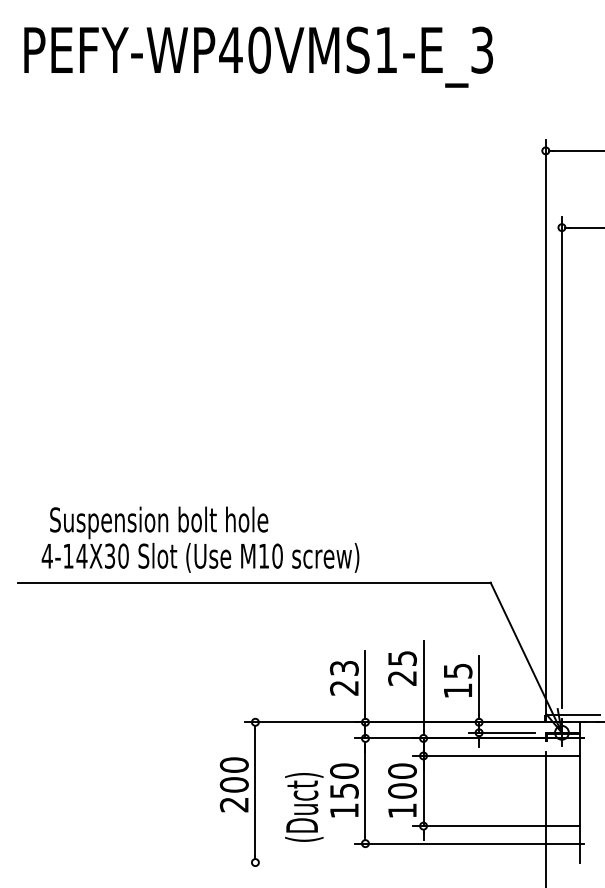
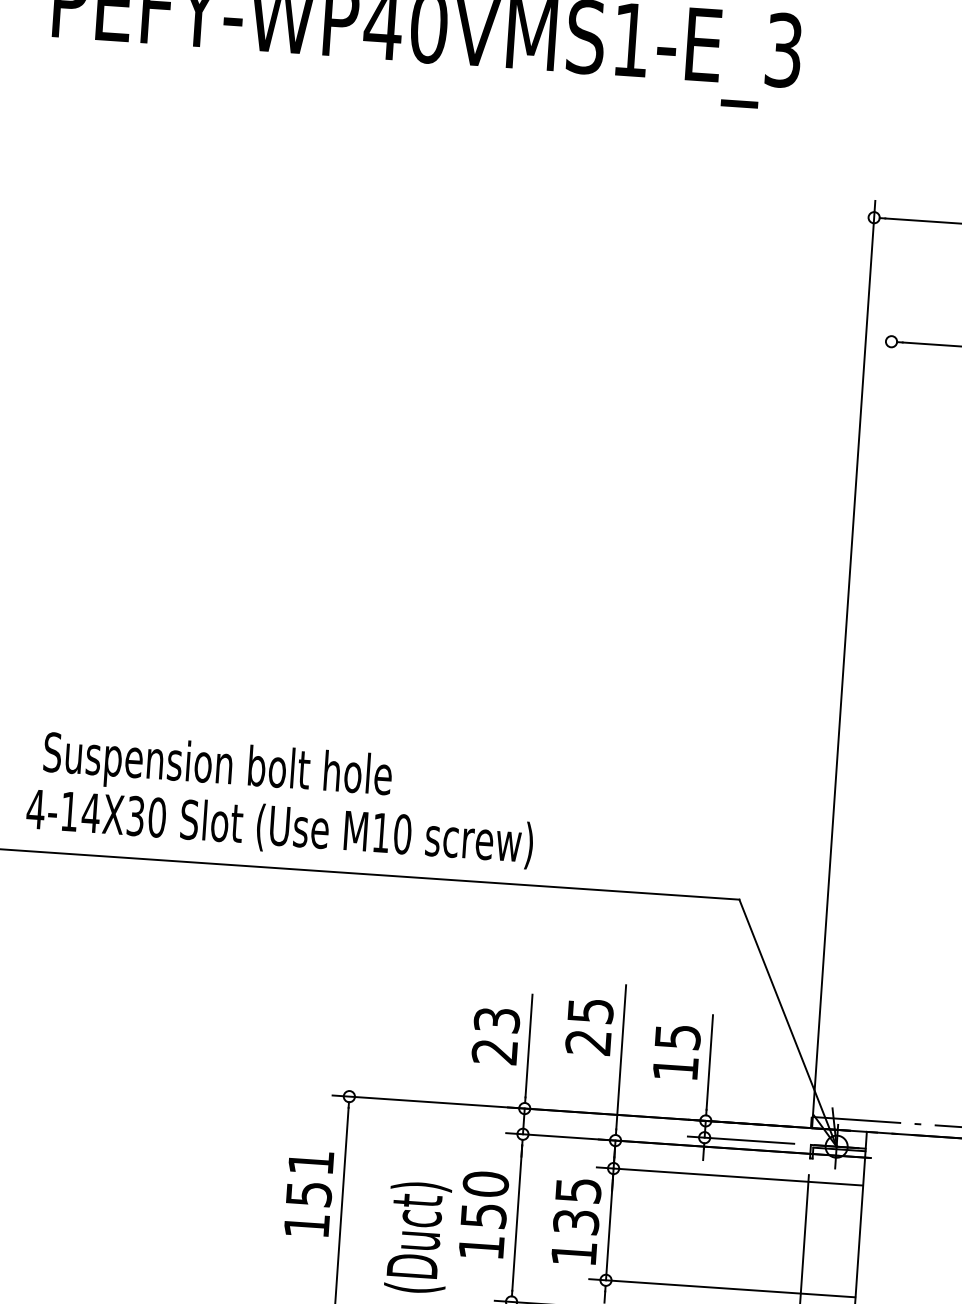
line: (561, 462) -> (865, 715), removed
text: (402, 780) -> (577, 1205), 100 -> 135
text: (233, 784) -> (307, 1193), 200 -> 151

